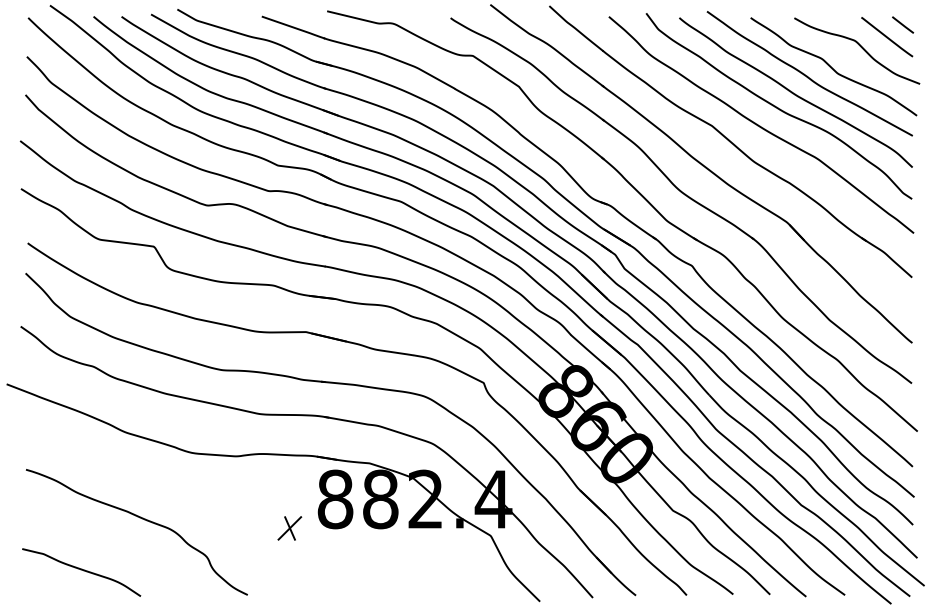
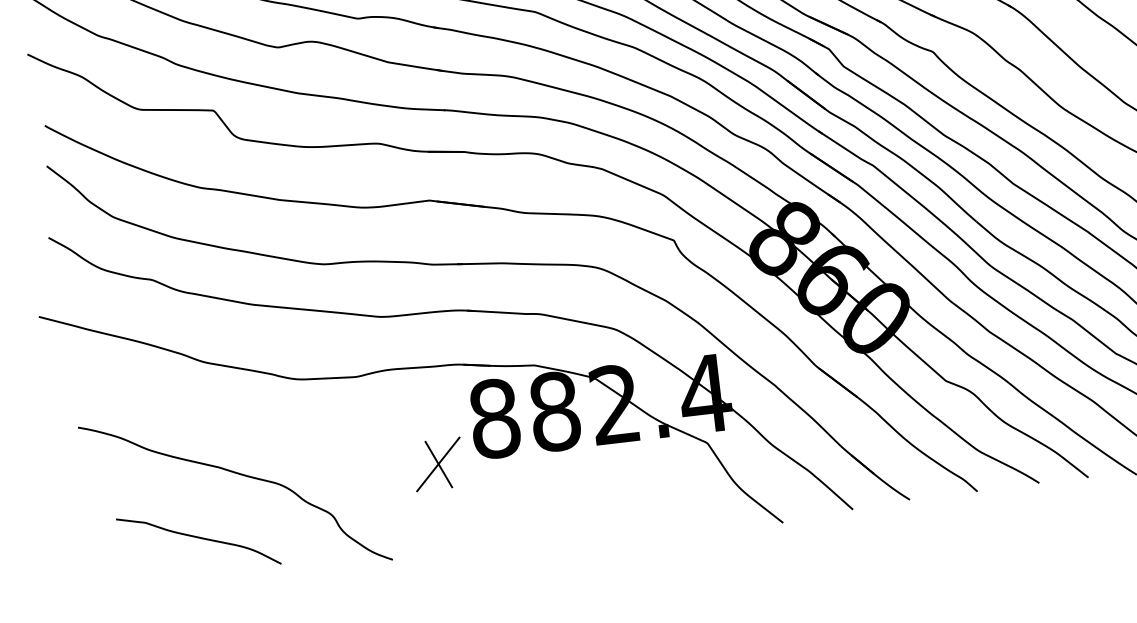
part: (289, 528) -> (438, 464), size x1.6
curve: (81, 570) -> (198, 538), moved

